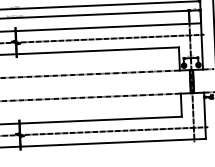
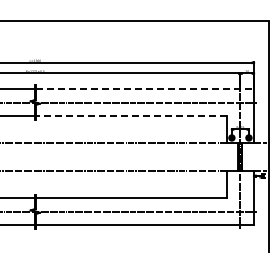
line: (109, 26) -> (145, 88), solid -> dashed
line: (98, 51) -> (131, 116), solid -> dashed

